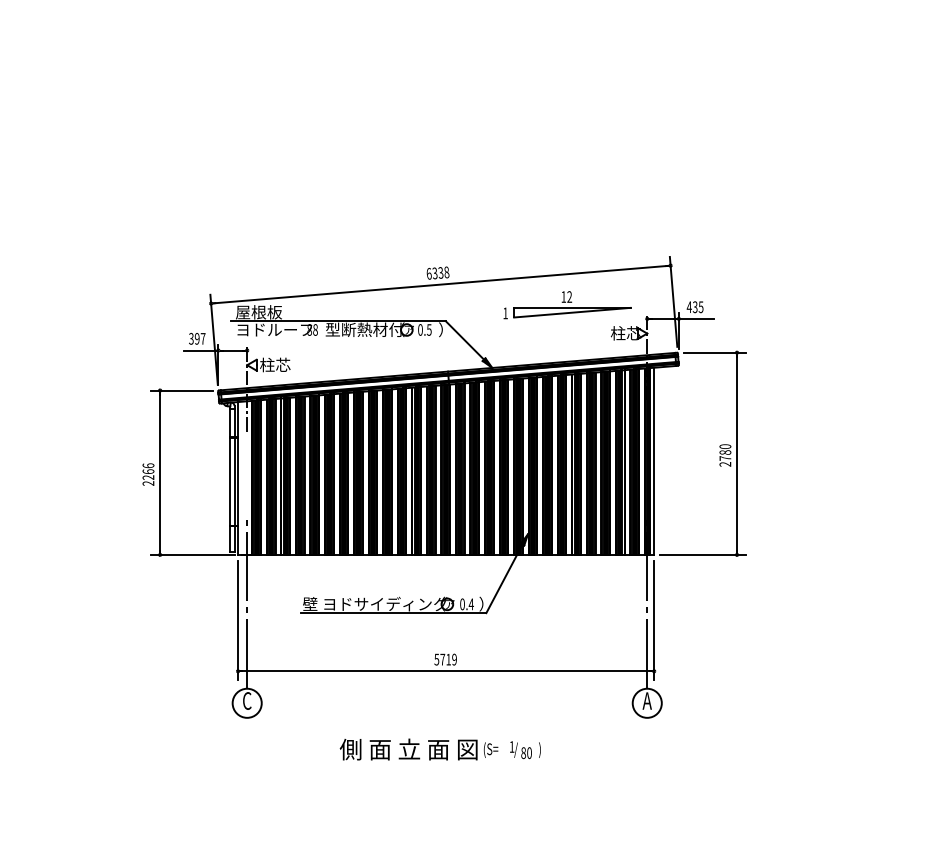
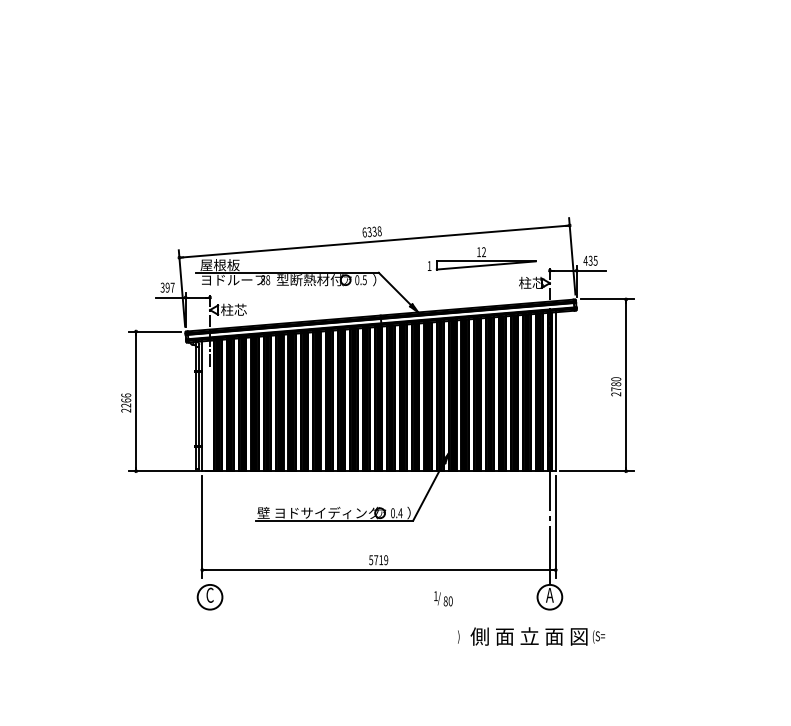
line: (247, 603) -> (210, 512), removed
text: (418, 749) -> (537, 636), moved
text: (520, 750) -> (443, 599), moved

